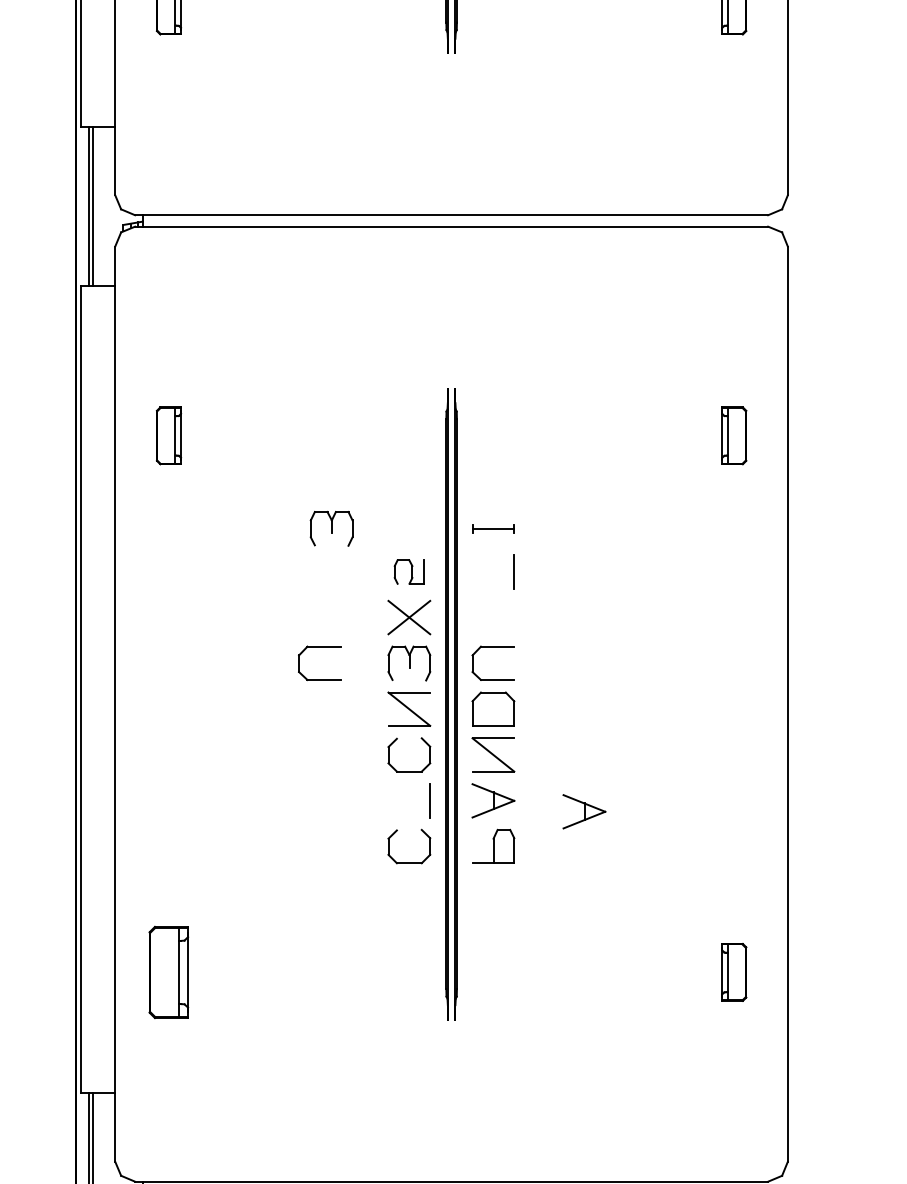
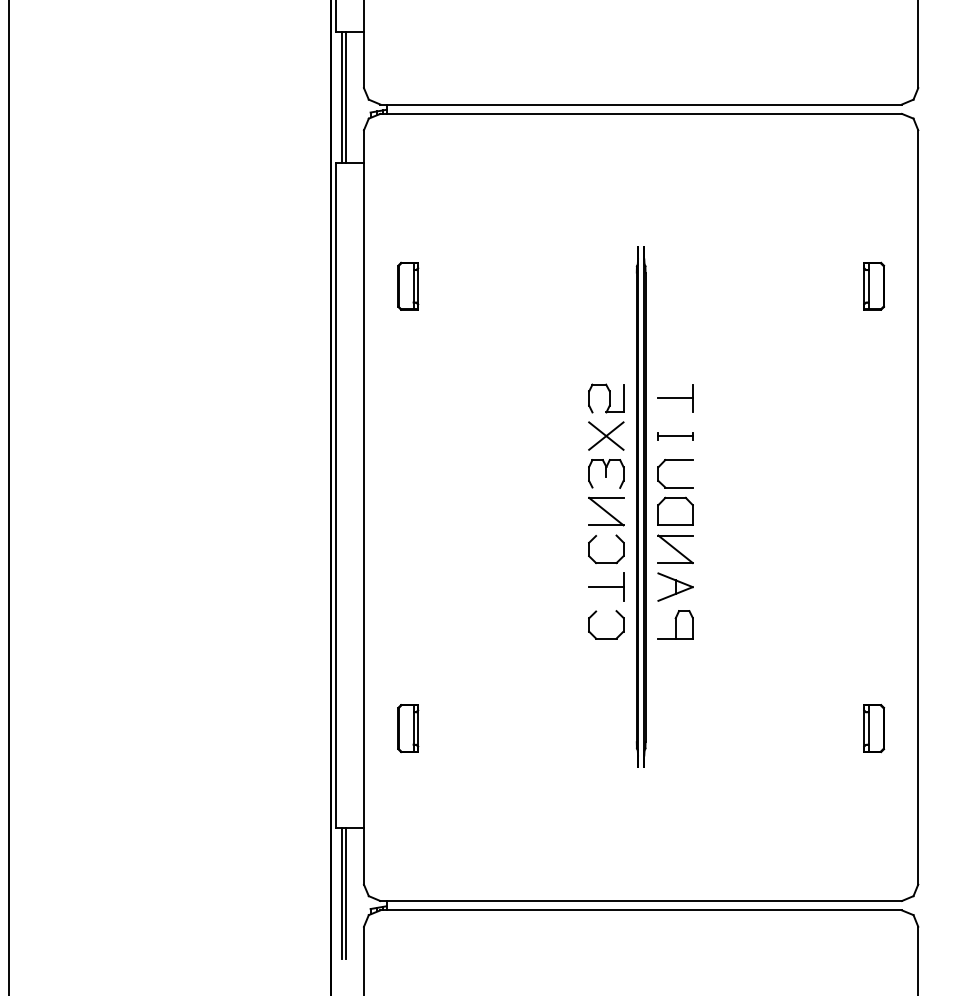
part: (331, 528) -> (542, 362), removed
part: (493, 529) -> (675, 436), moved
part: (409, 571) -> (606, 398), size x1.43
line: (493, 571) -> (675, 398), added
part: (319, 647) -> (532, 460), removed
line: (409, 801) -> (606, 587), added
part: (584, 811) -> (750, 595), removed
part: (169, 972) -> (408, 728), size x0.62

